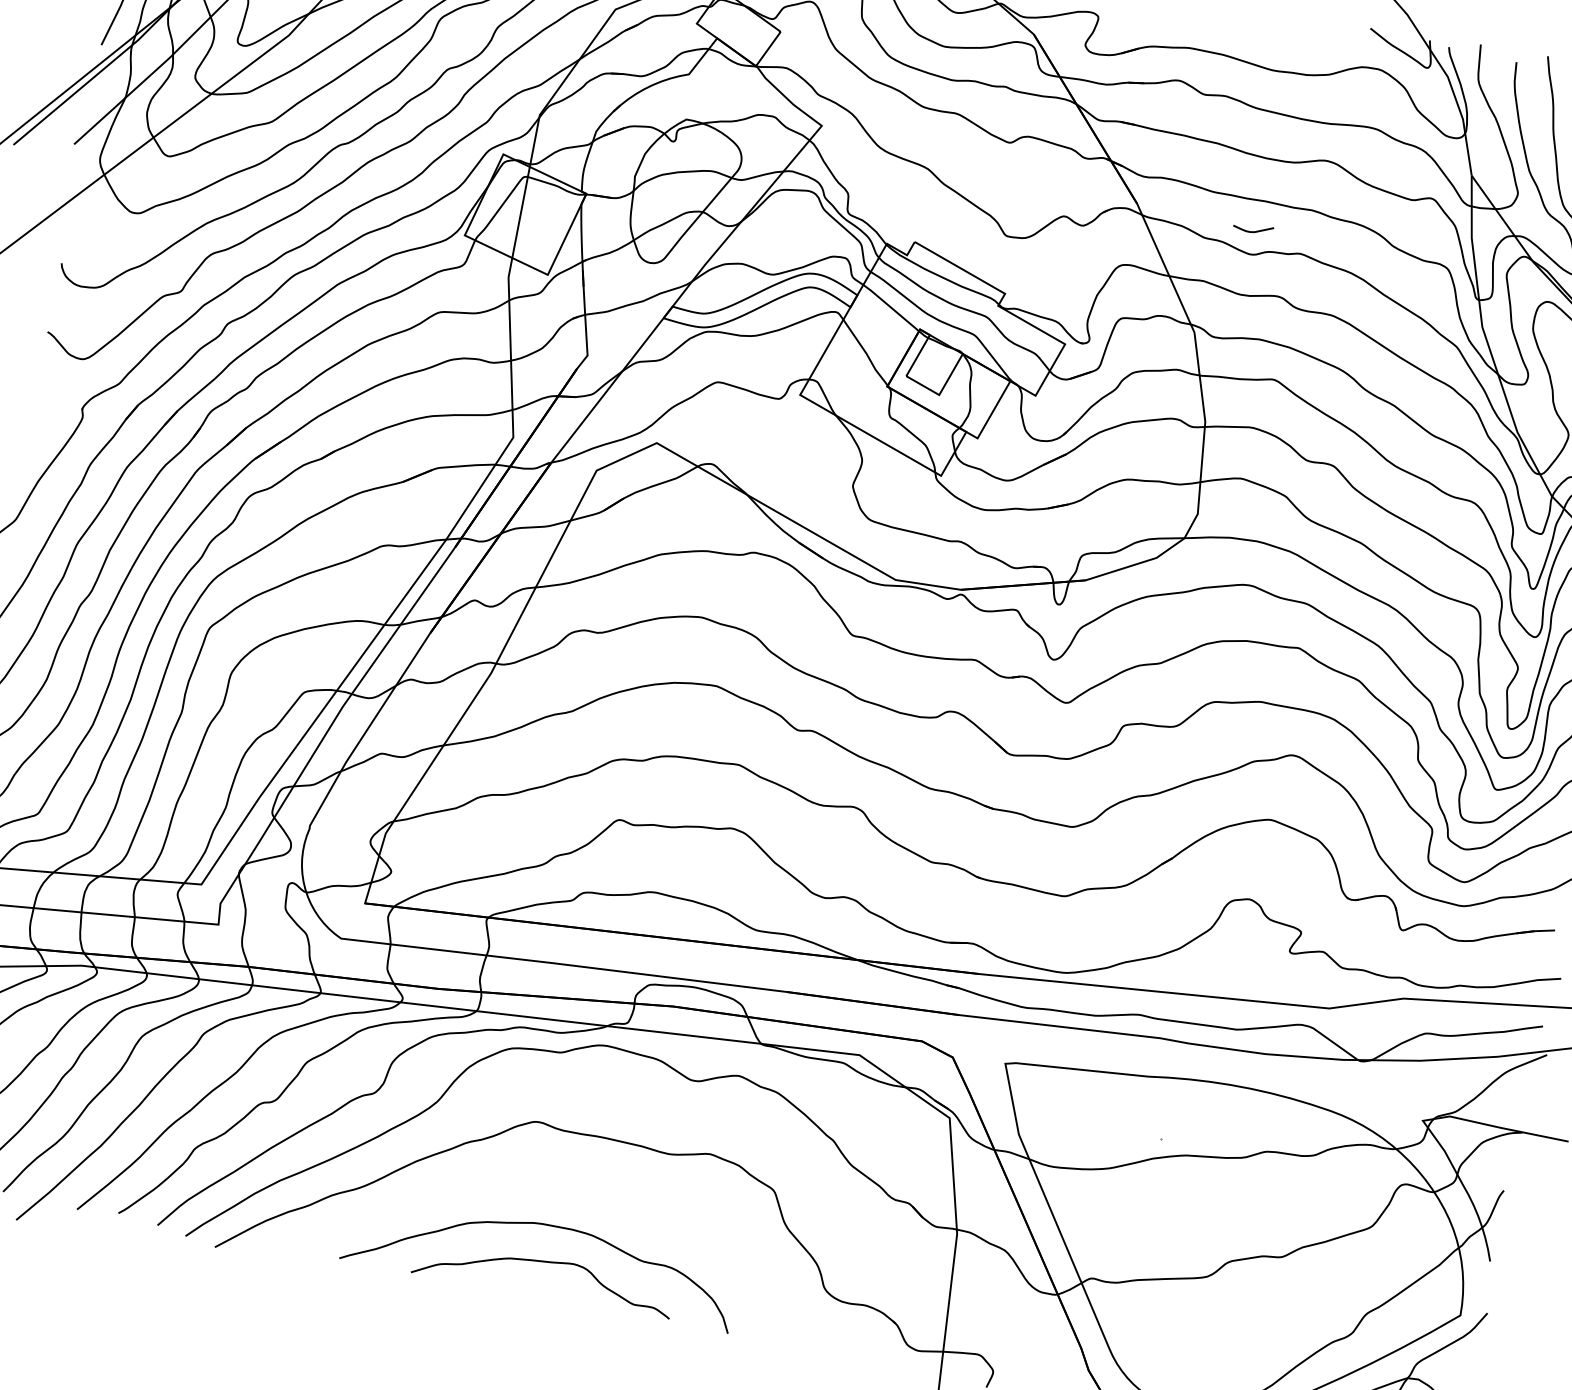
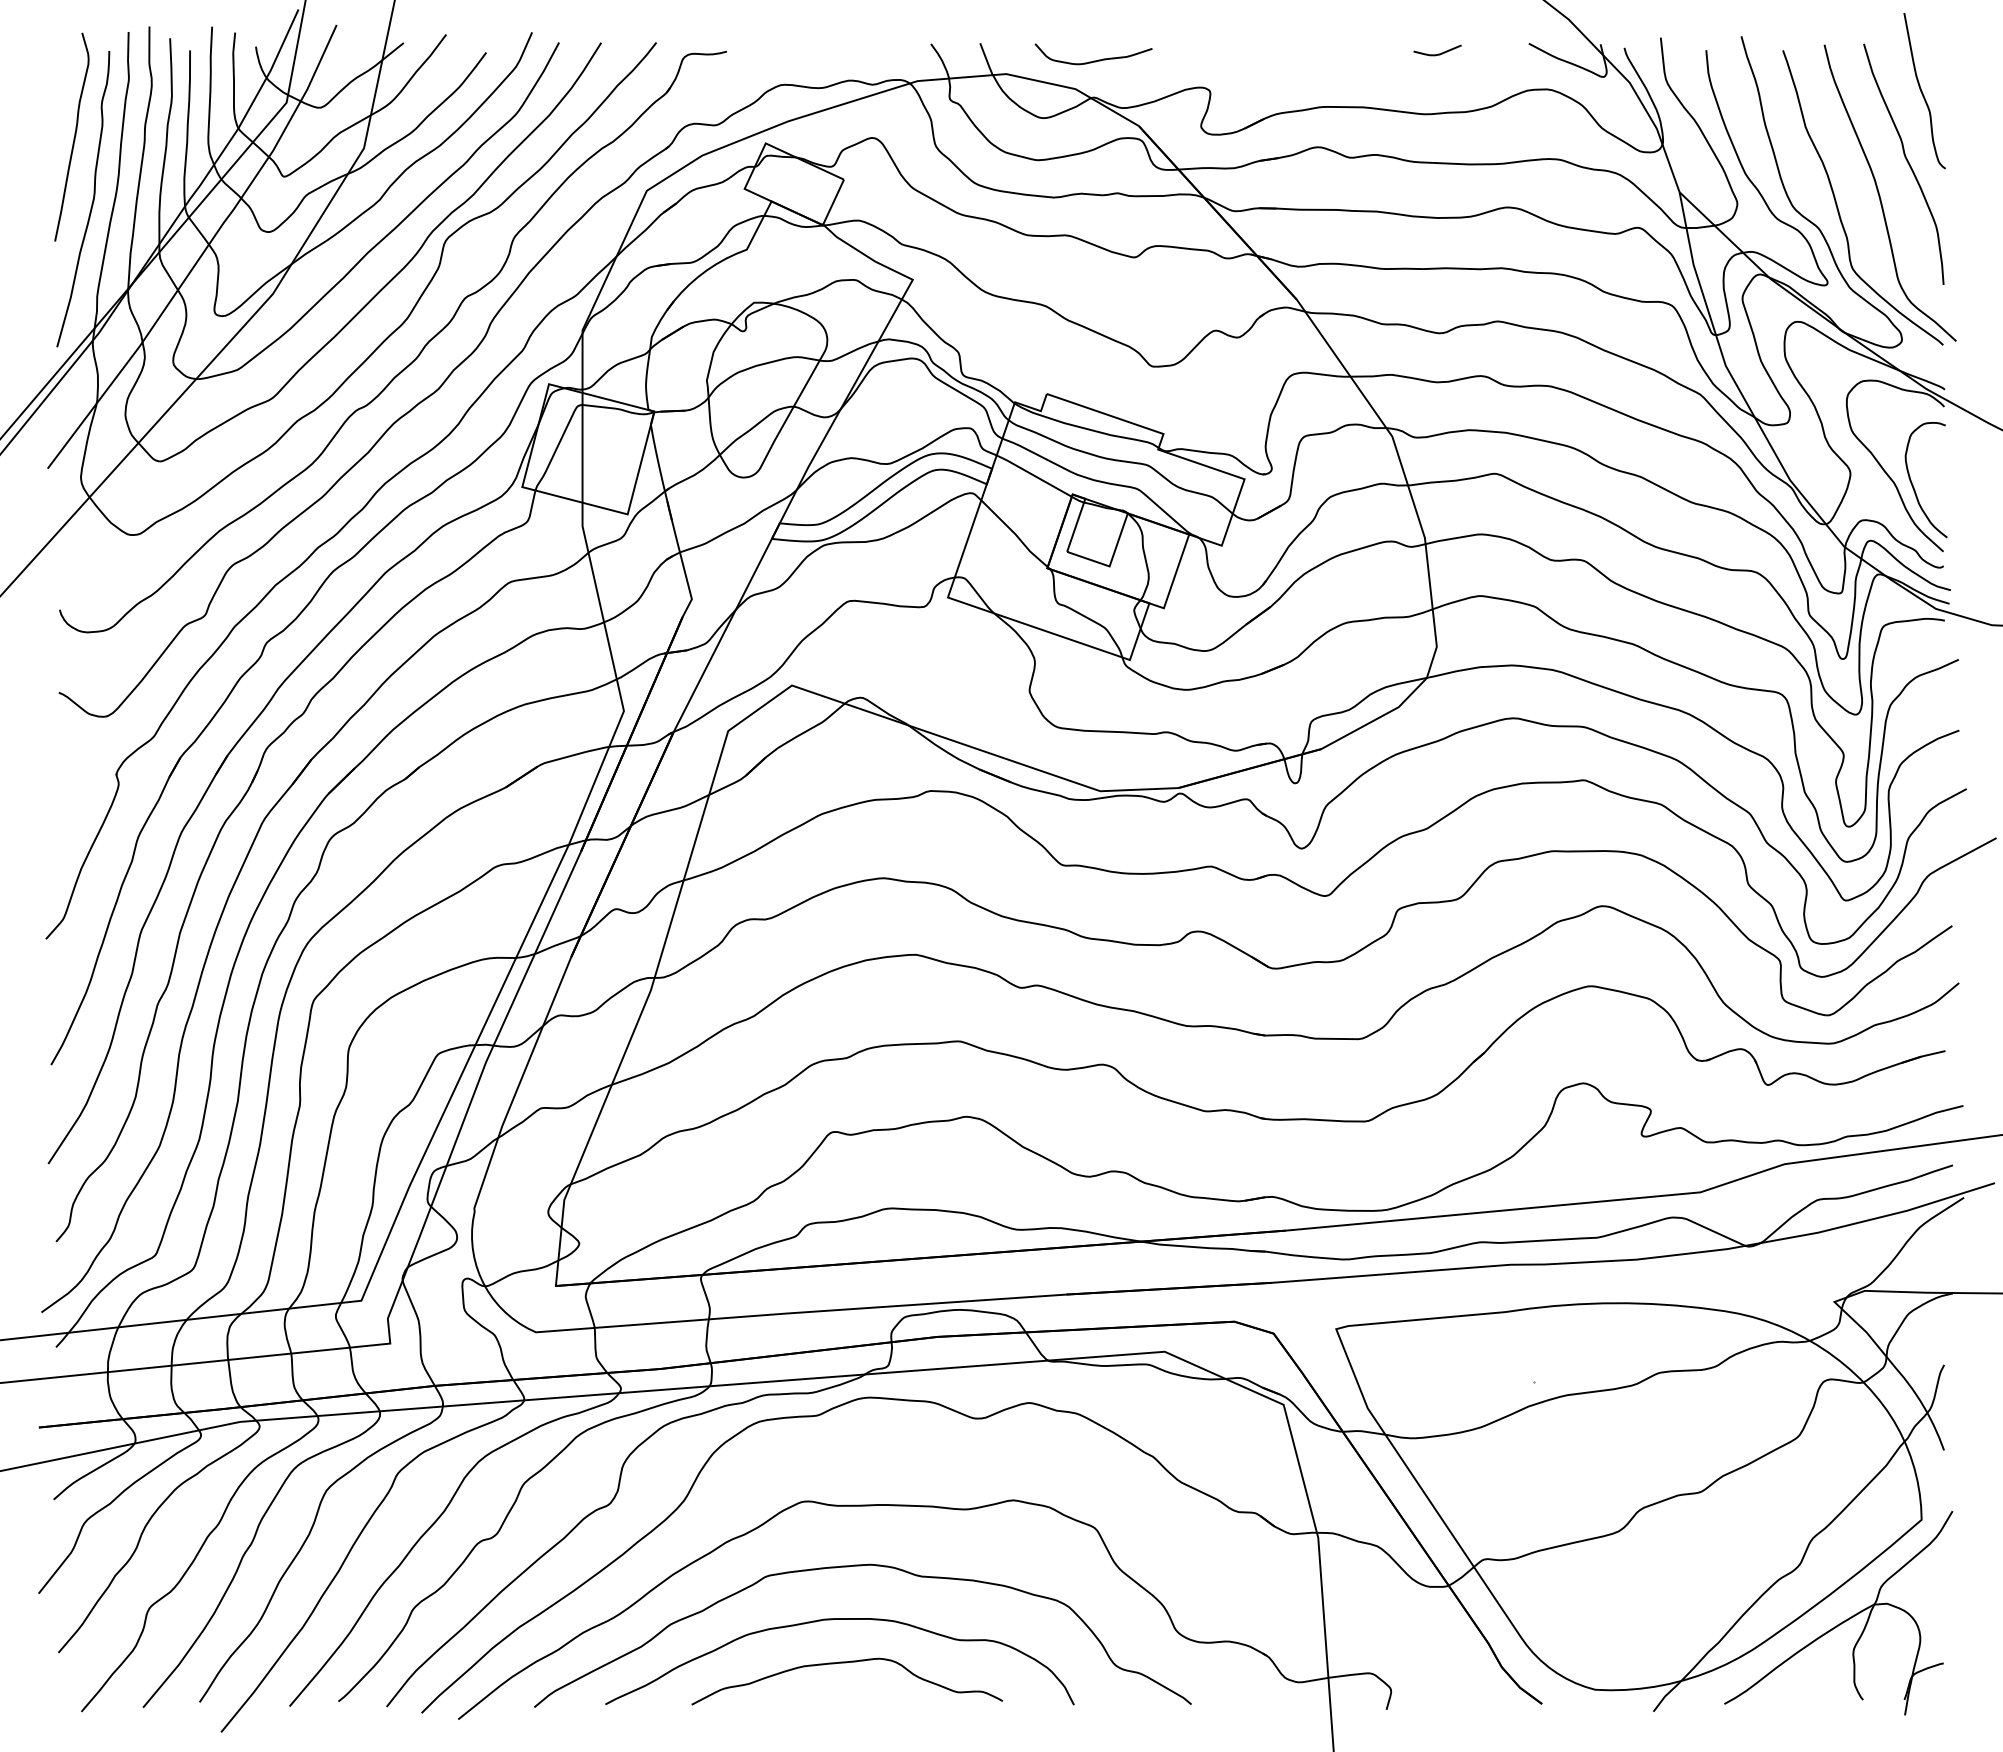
curve: (1253, 231) -> (1438, 53), moved
curve: (573, 1184) -> (861, 1566), added

